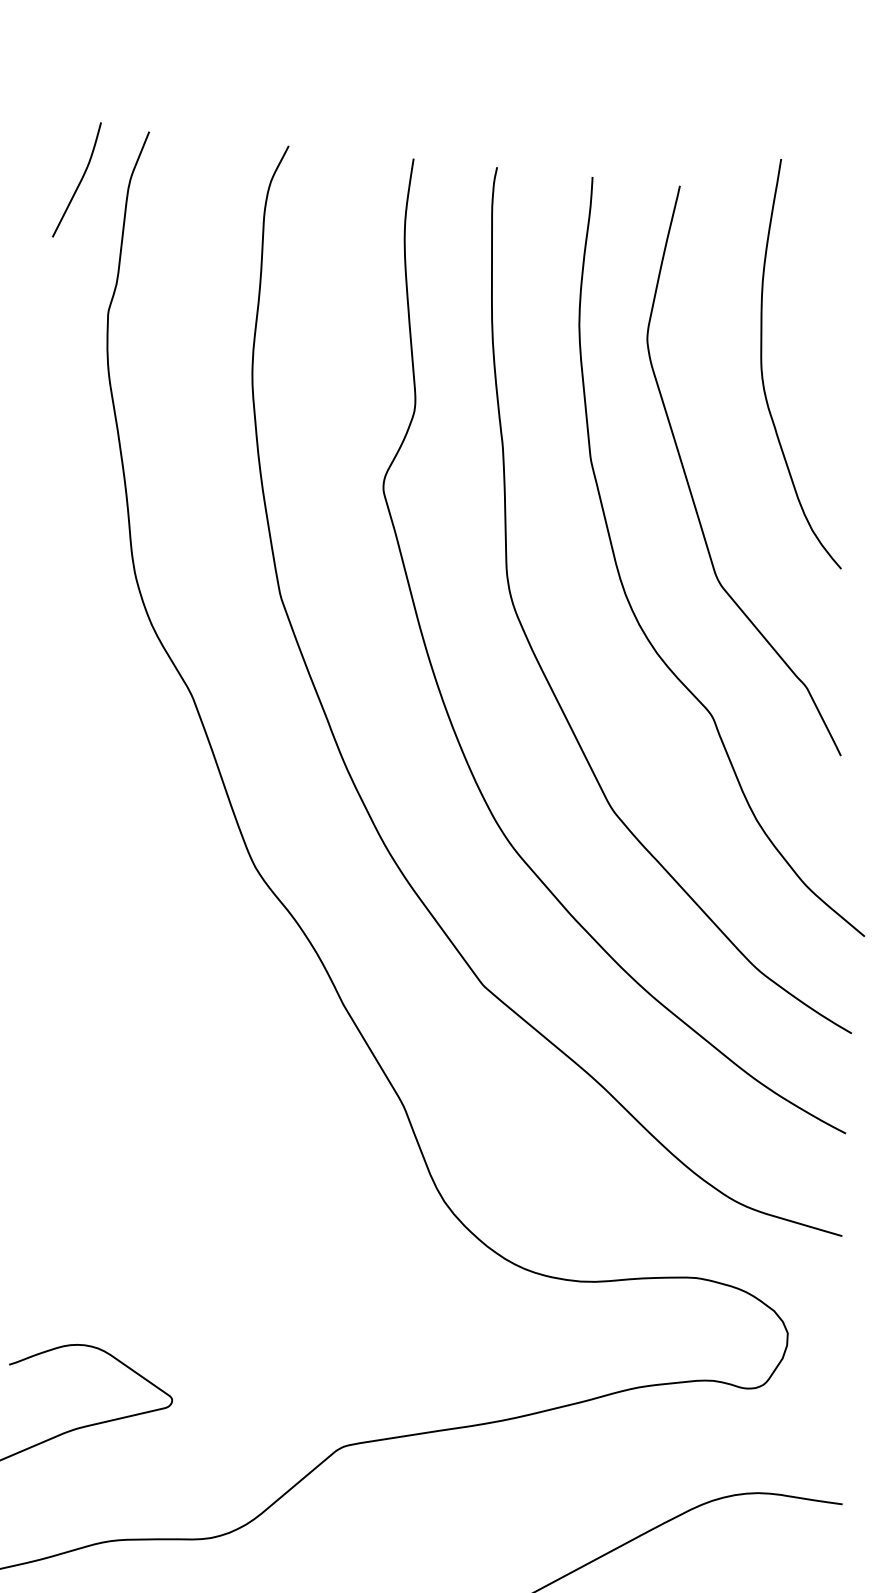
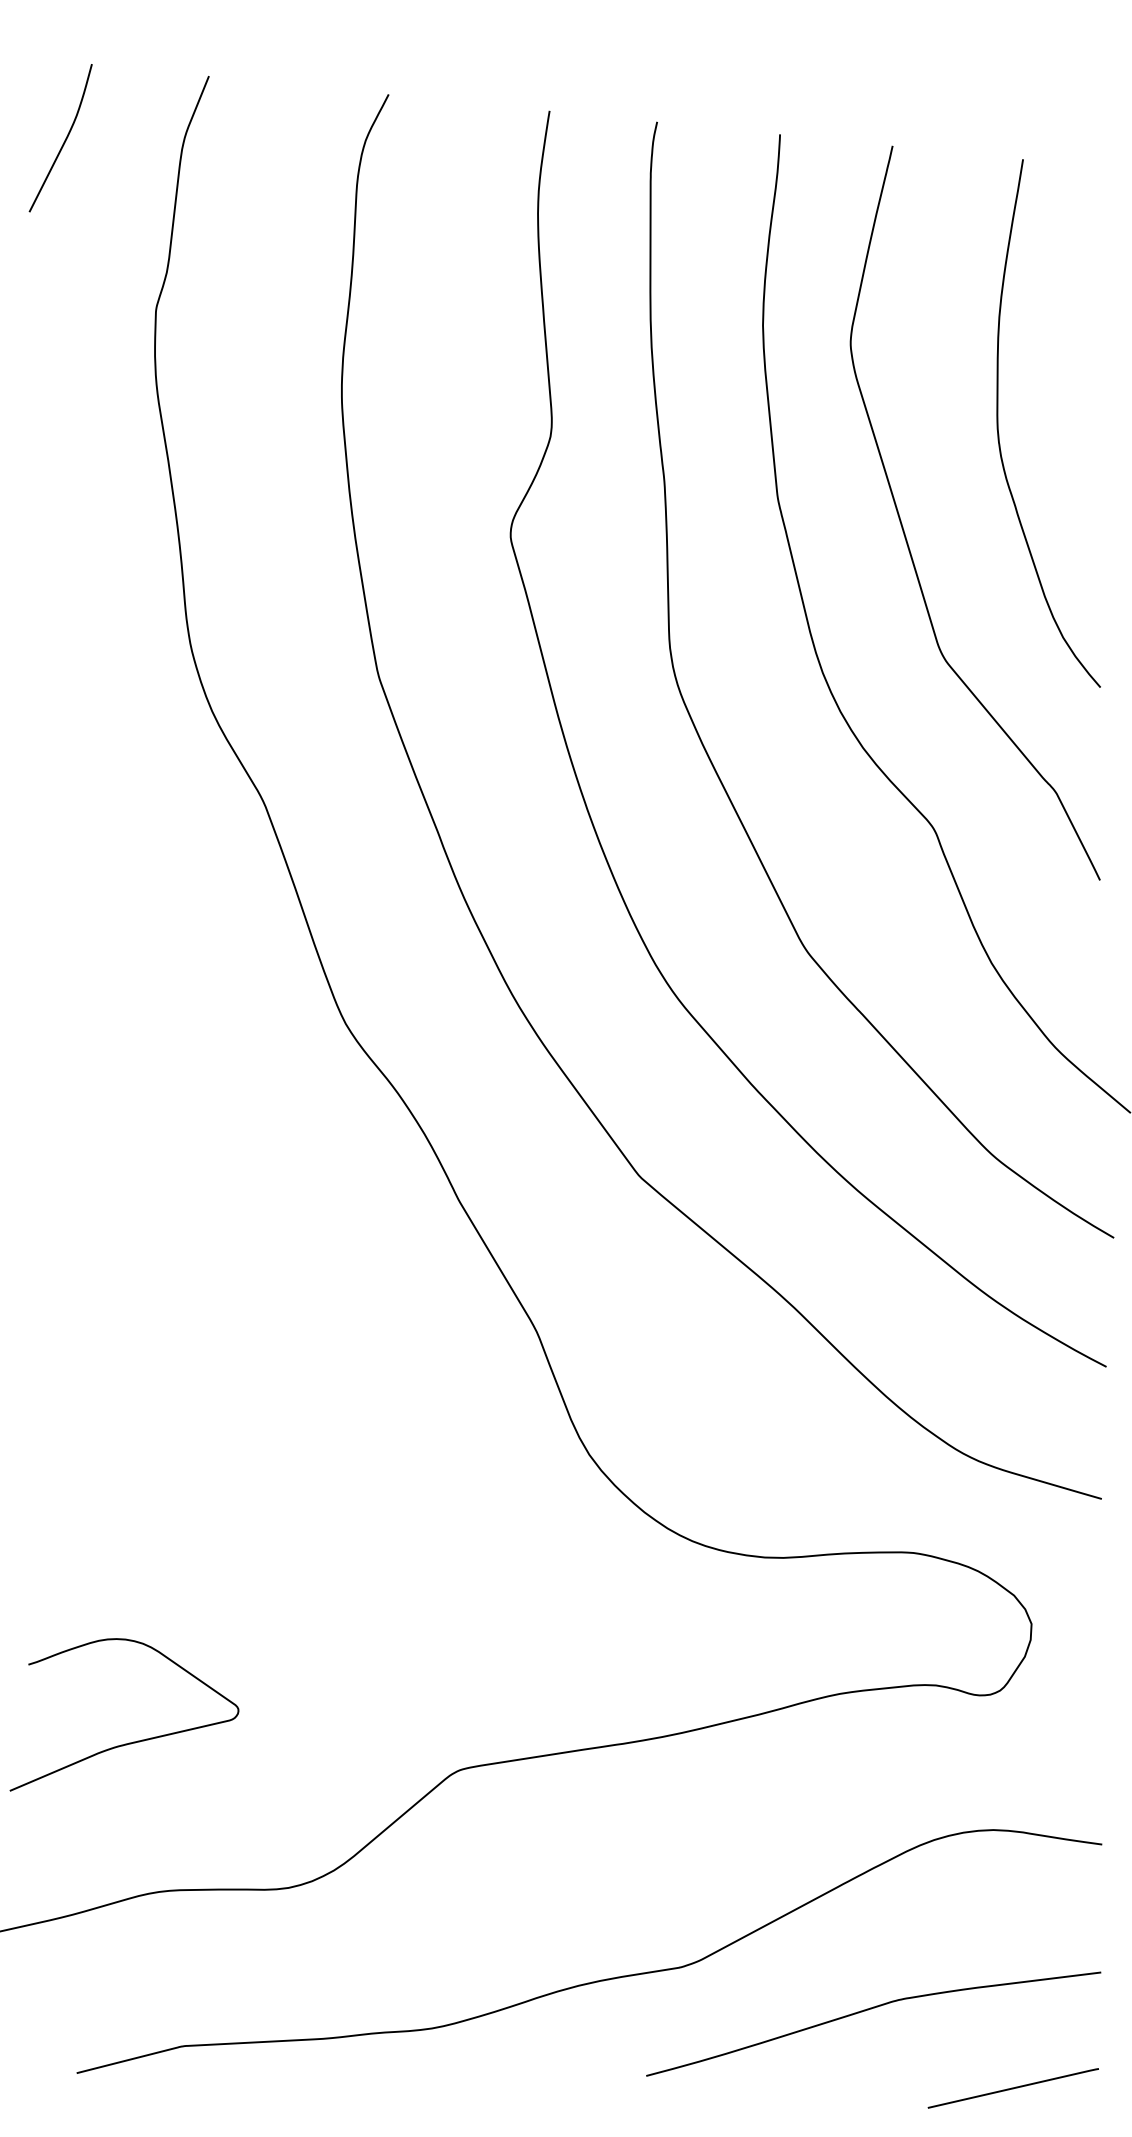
curve: (79, 181) -> (64, 140), moved
curve: (762, 364) -> (998, 423), moved

